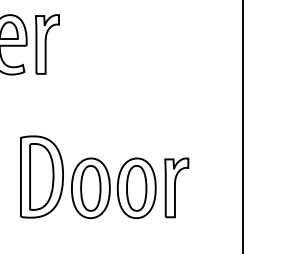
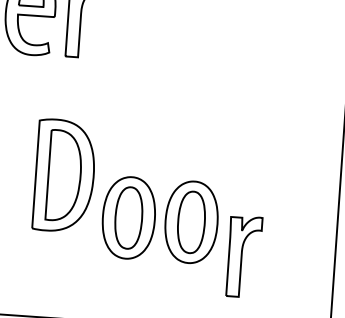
part: (41, 176) -> (64, 175), moved
part: (176, 187) -> (243, 256), moved

